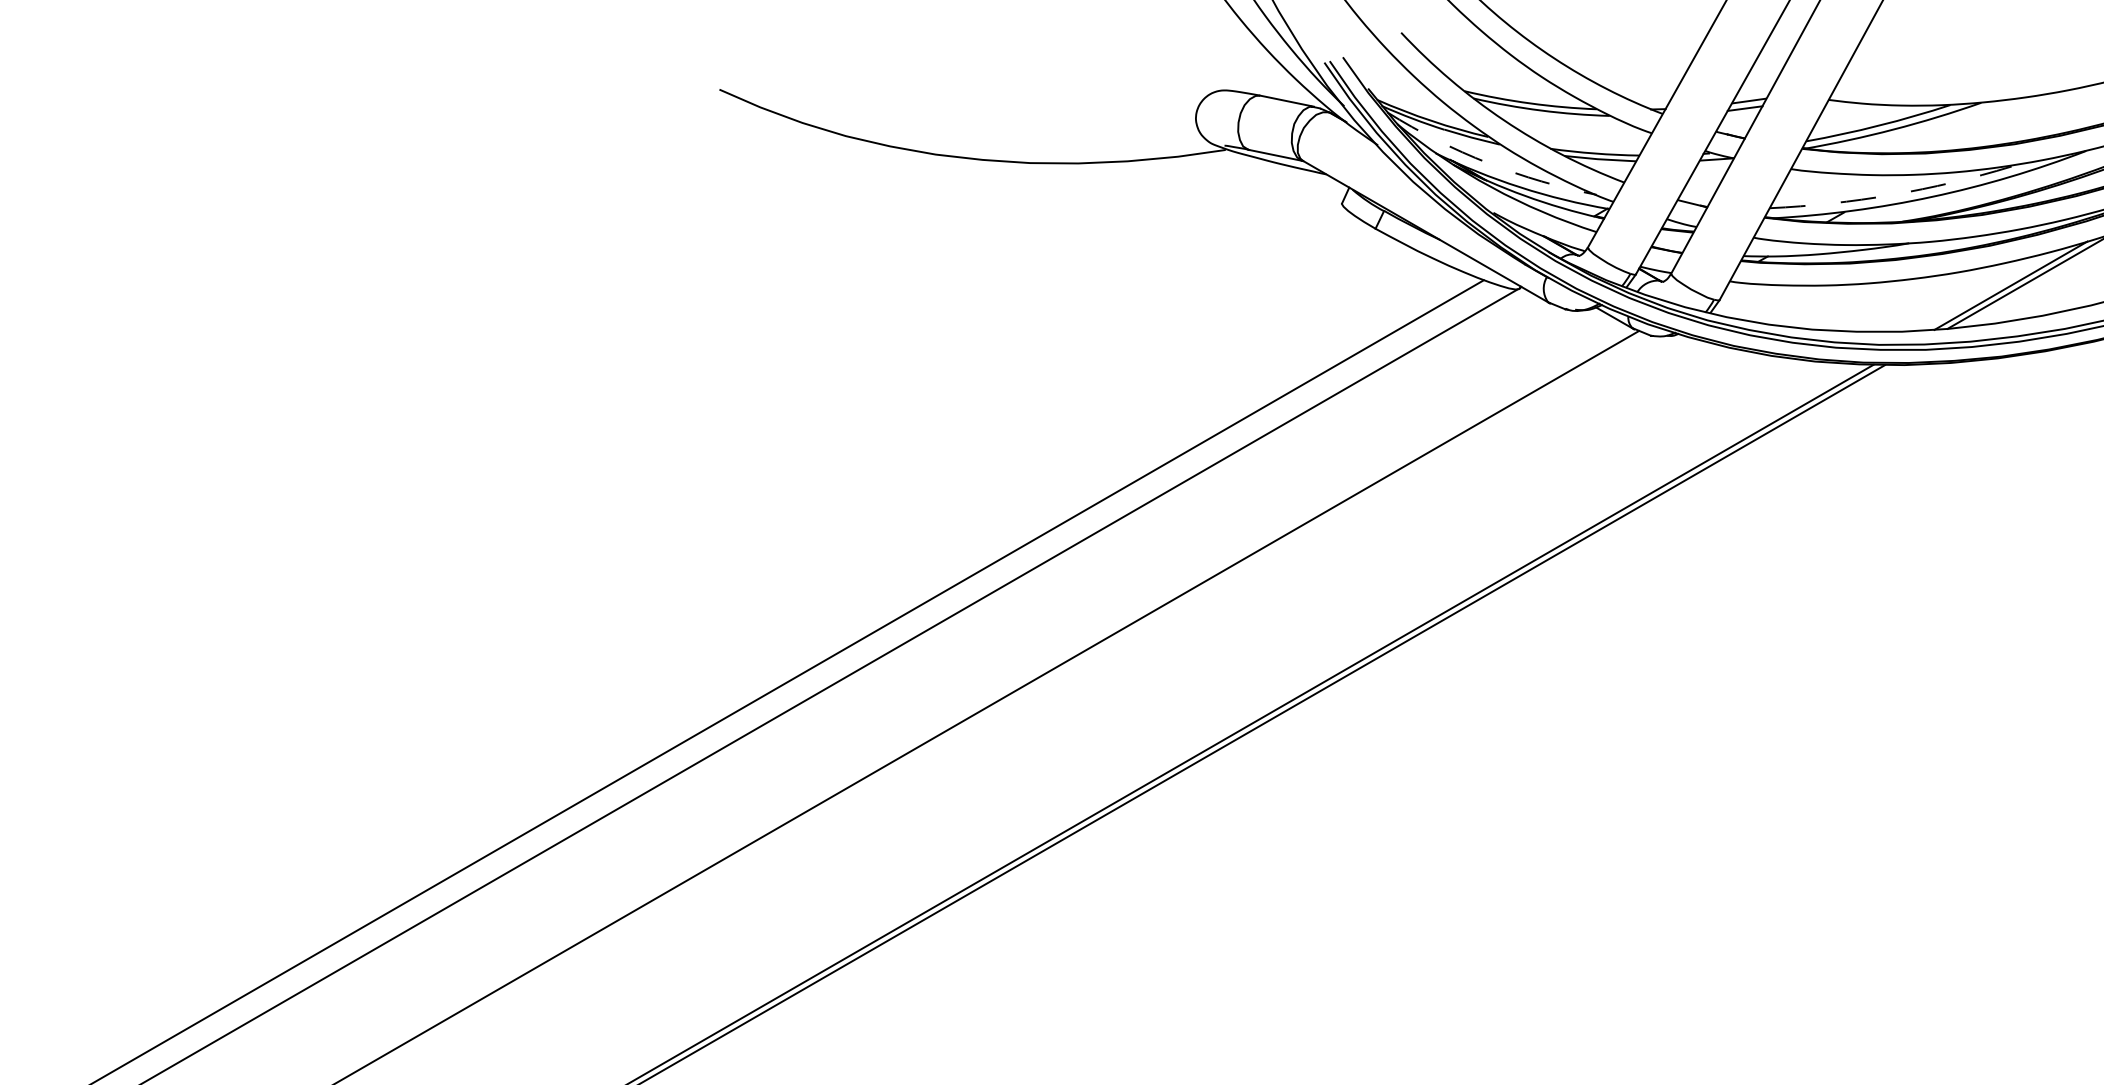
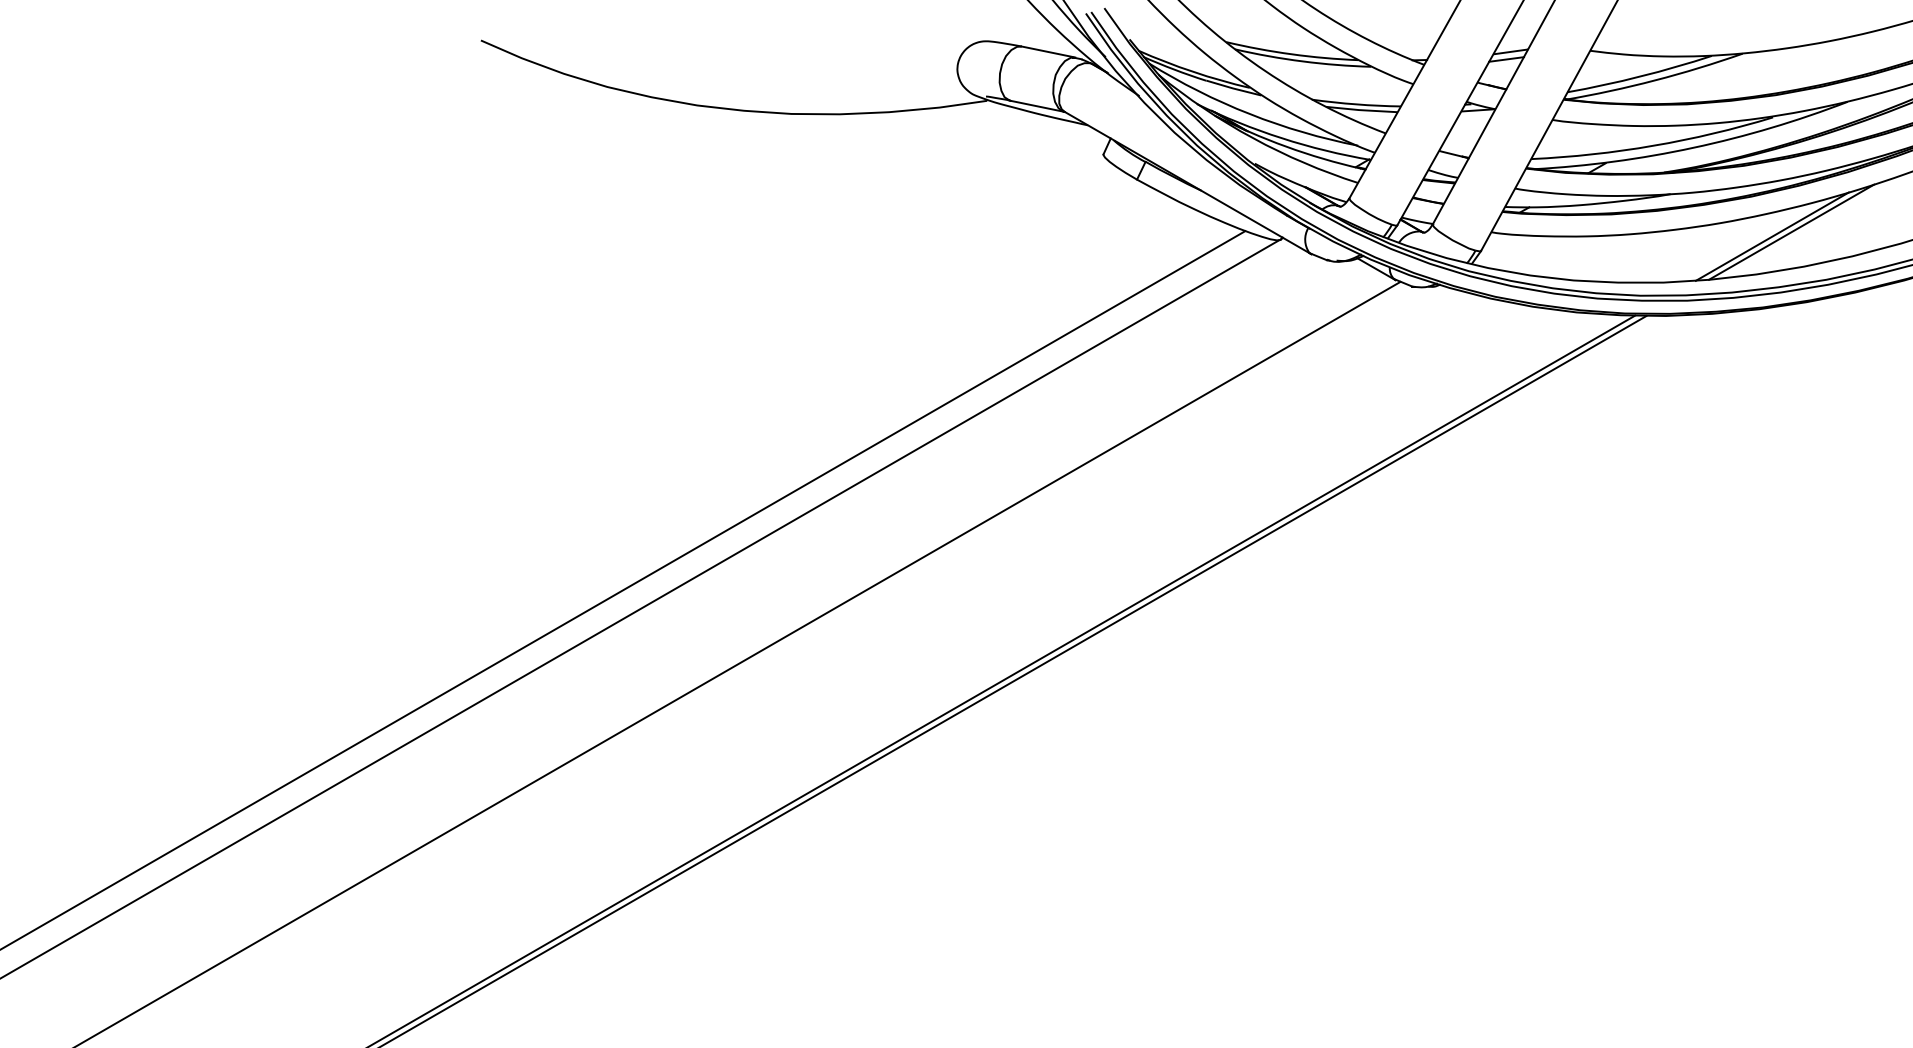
arc: (1488, 163) -> (1249, 114), dashed -> solid
arc: (1892, 194) -> (1653, 145), dashed -> solid

